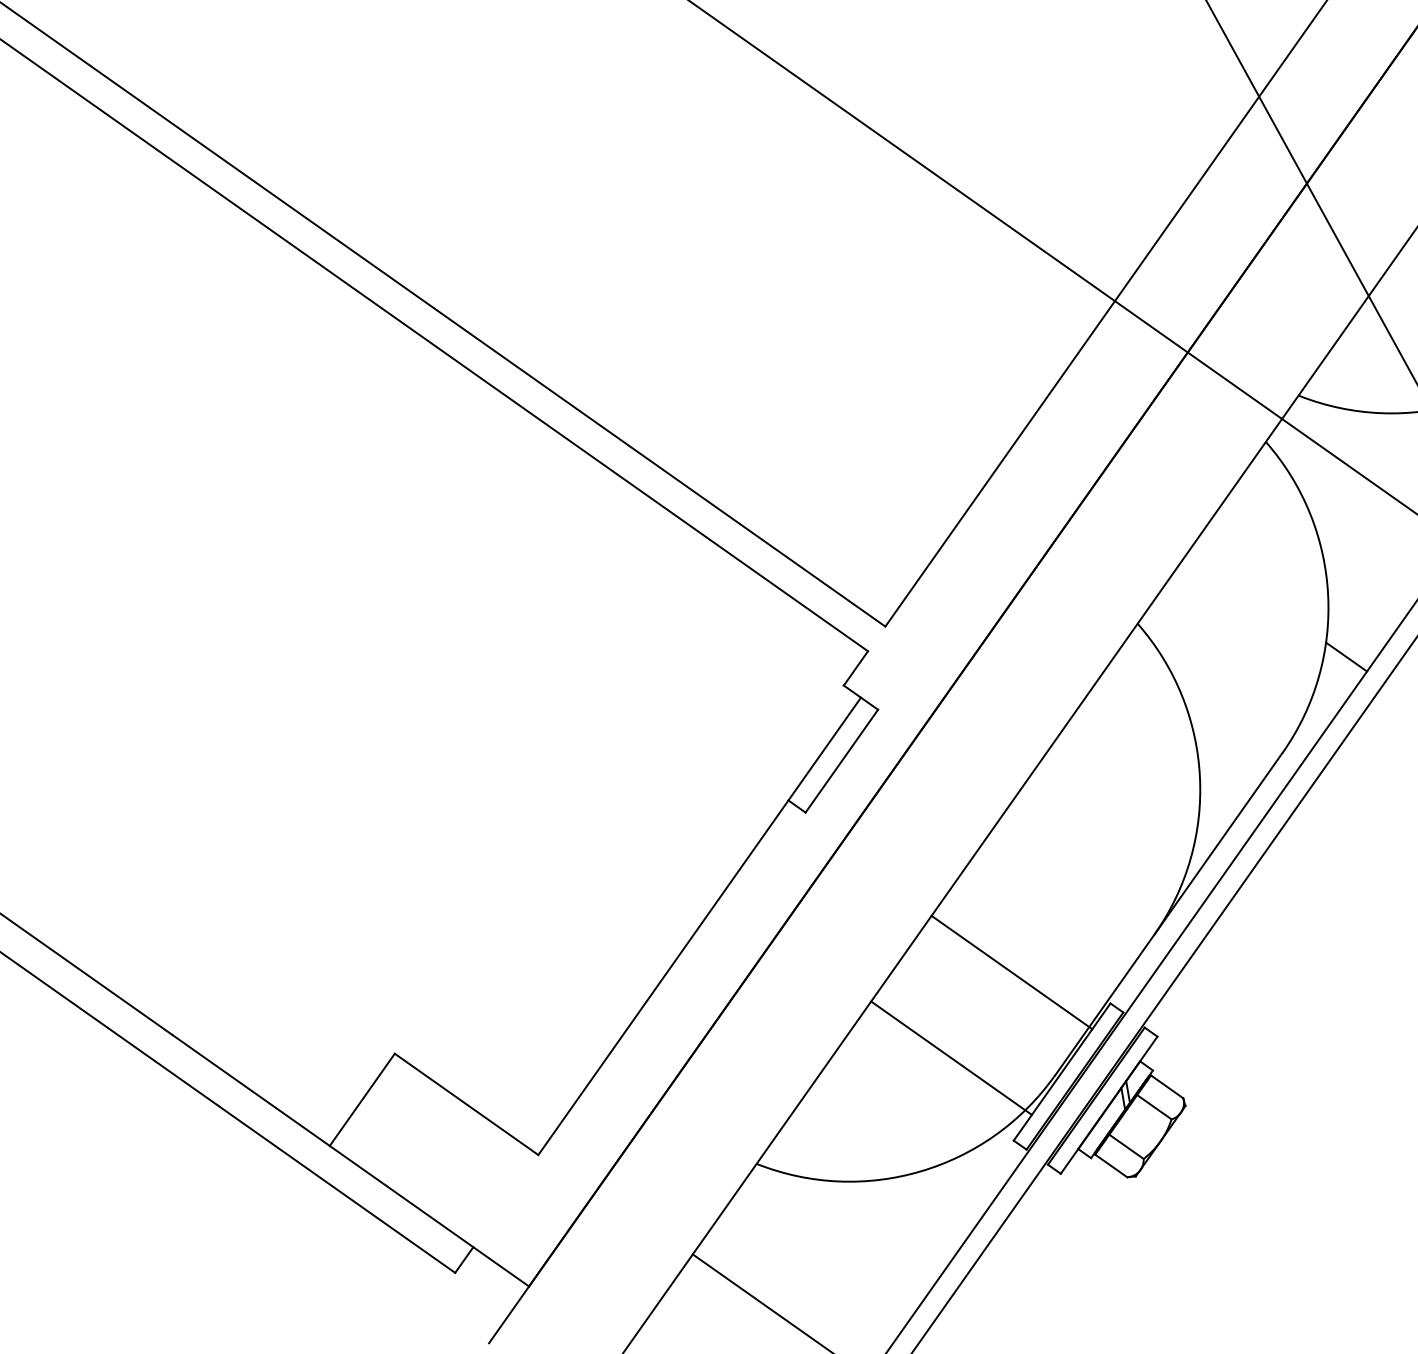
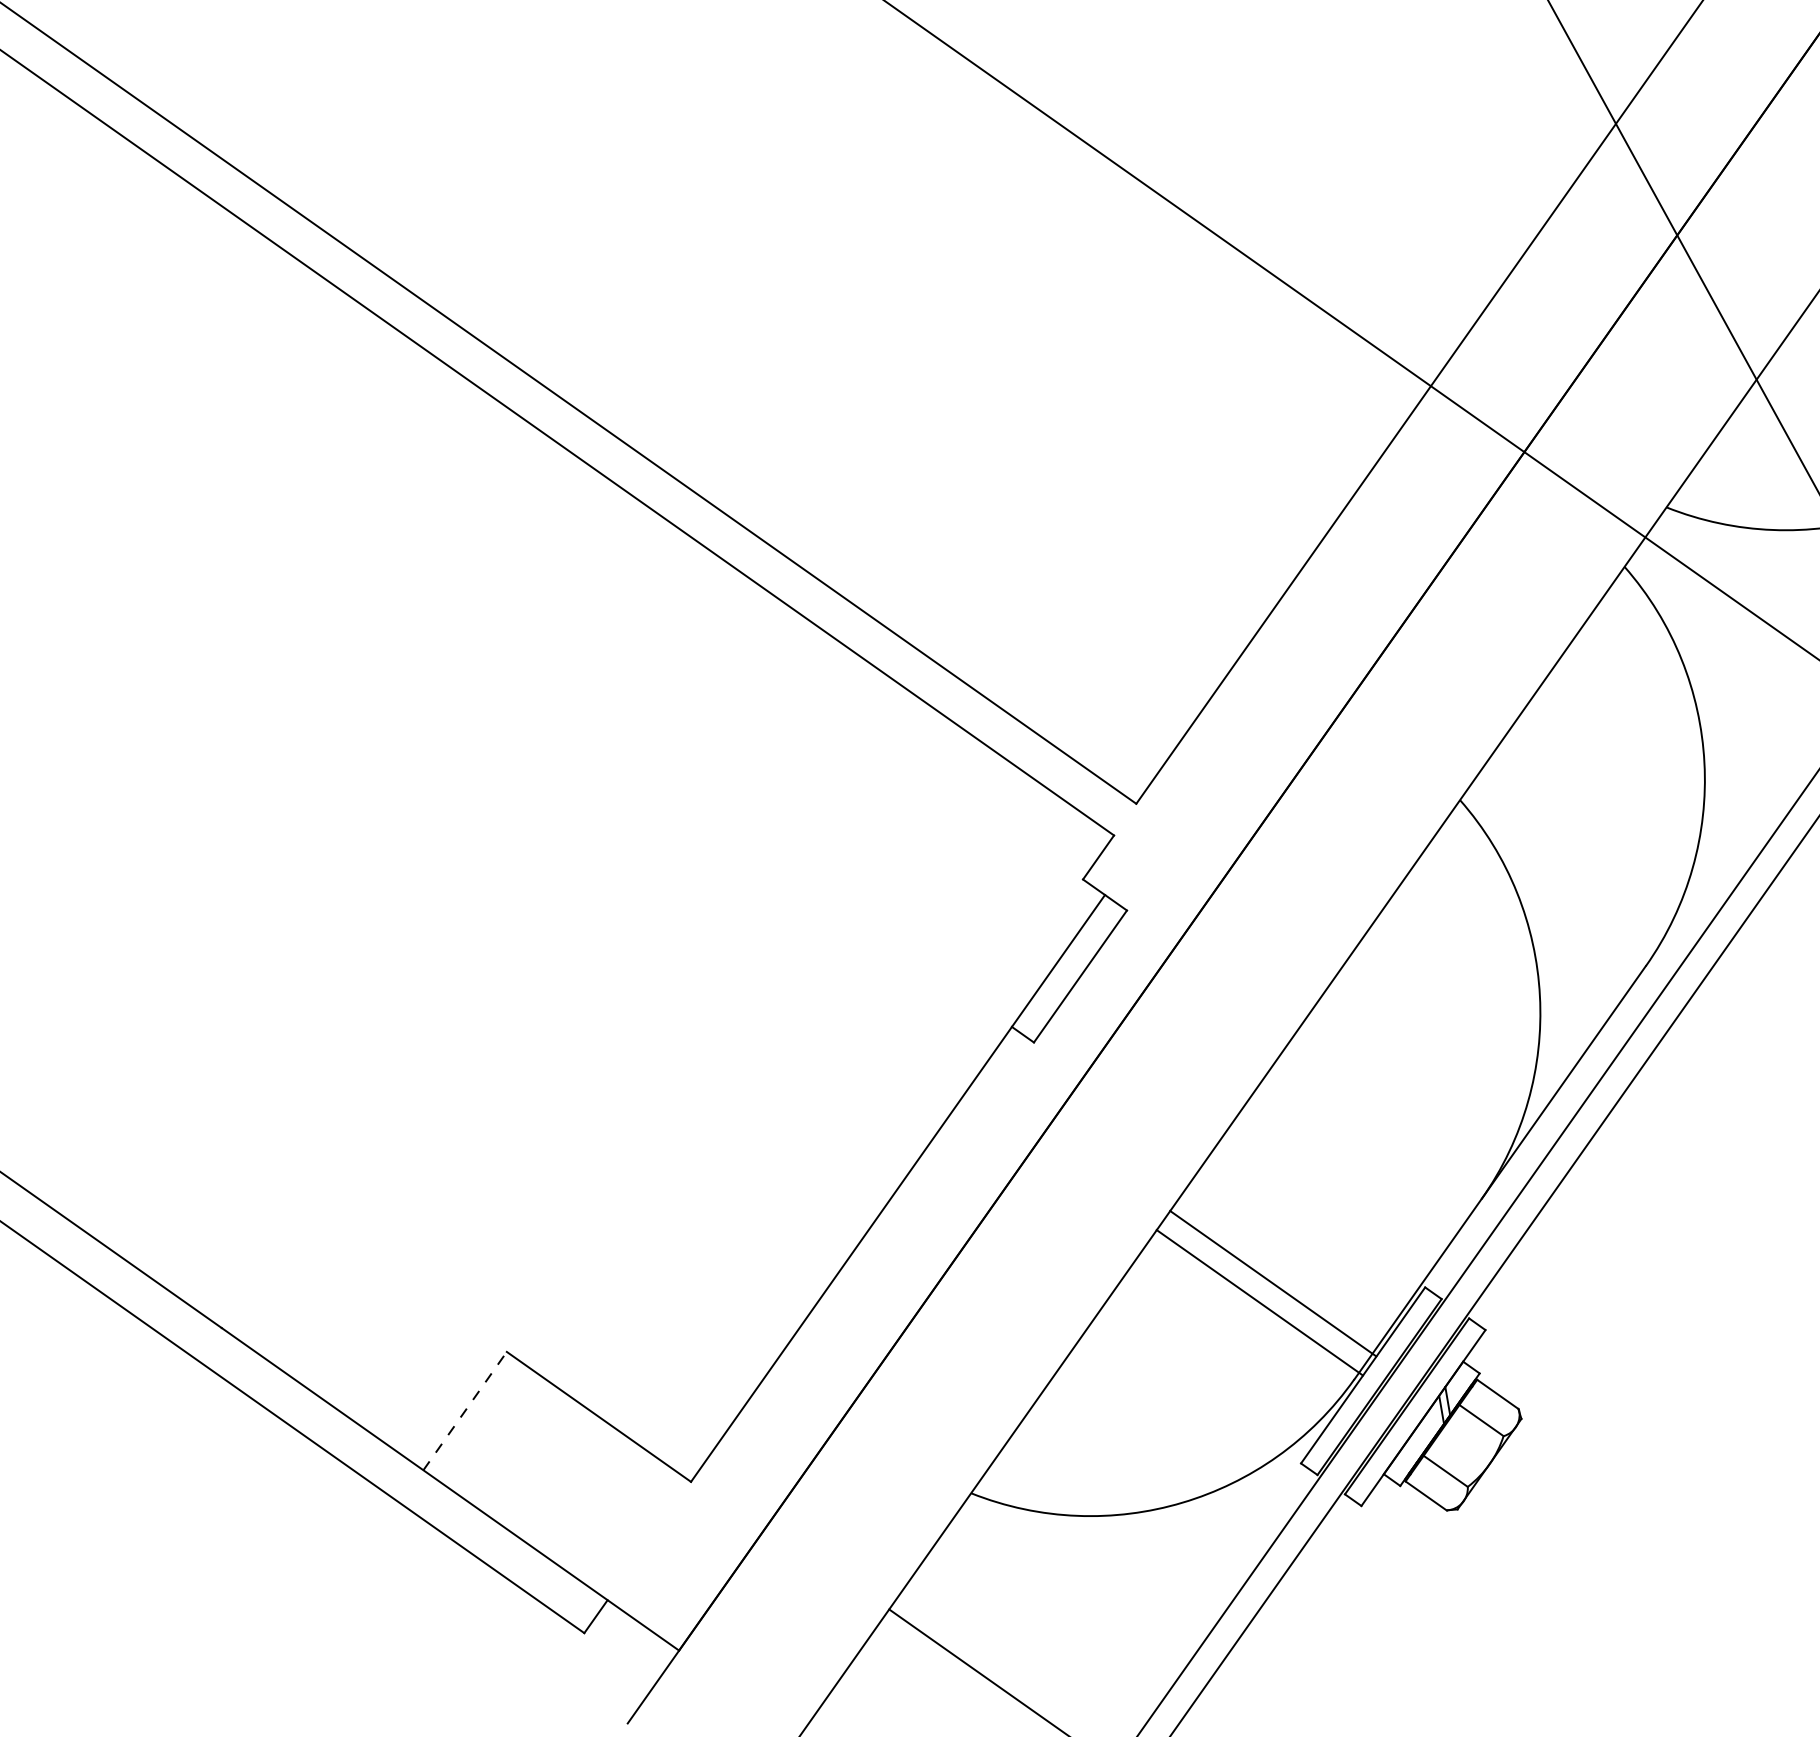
line: (1346, 656) -> (1727, 842), removed
line: (1011, 972) -> (1259, 1302), moved
line: (951, 1058) -> (1273, 1283), moved
line: (362, 1099) -> (465, 1410), solid -> dashed

